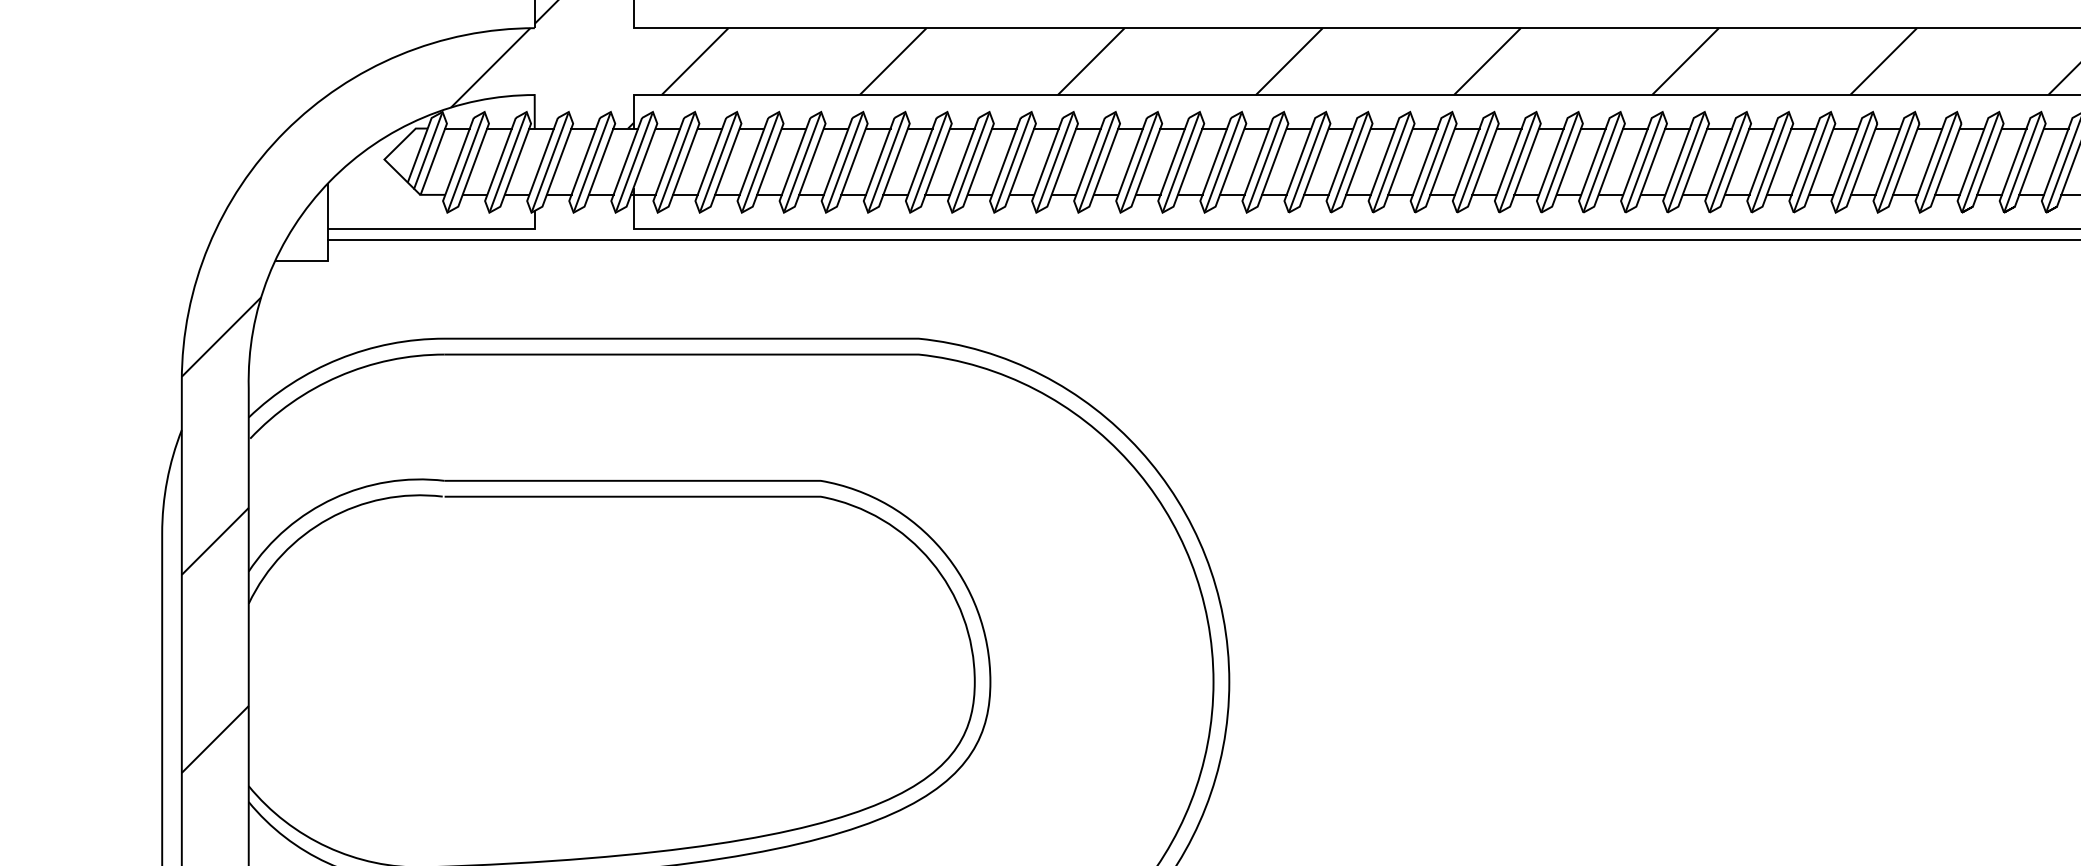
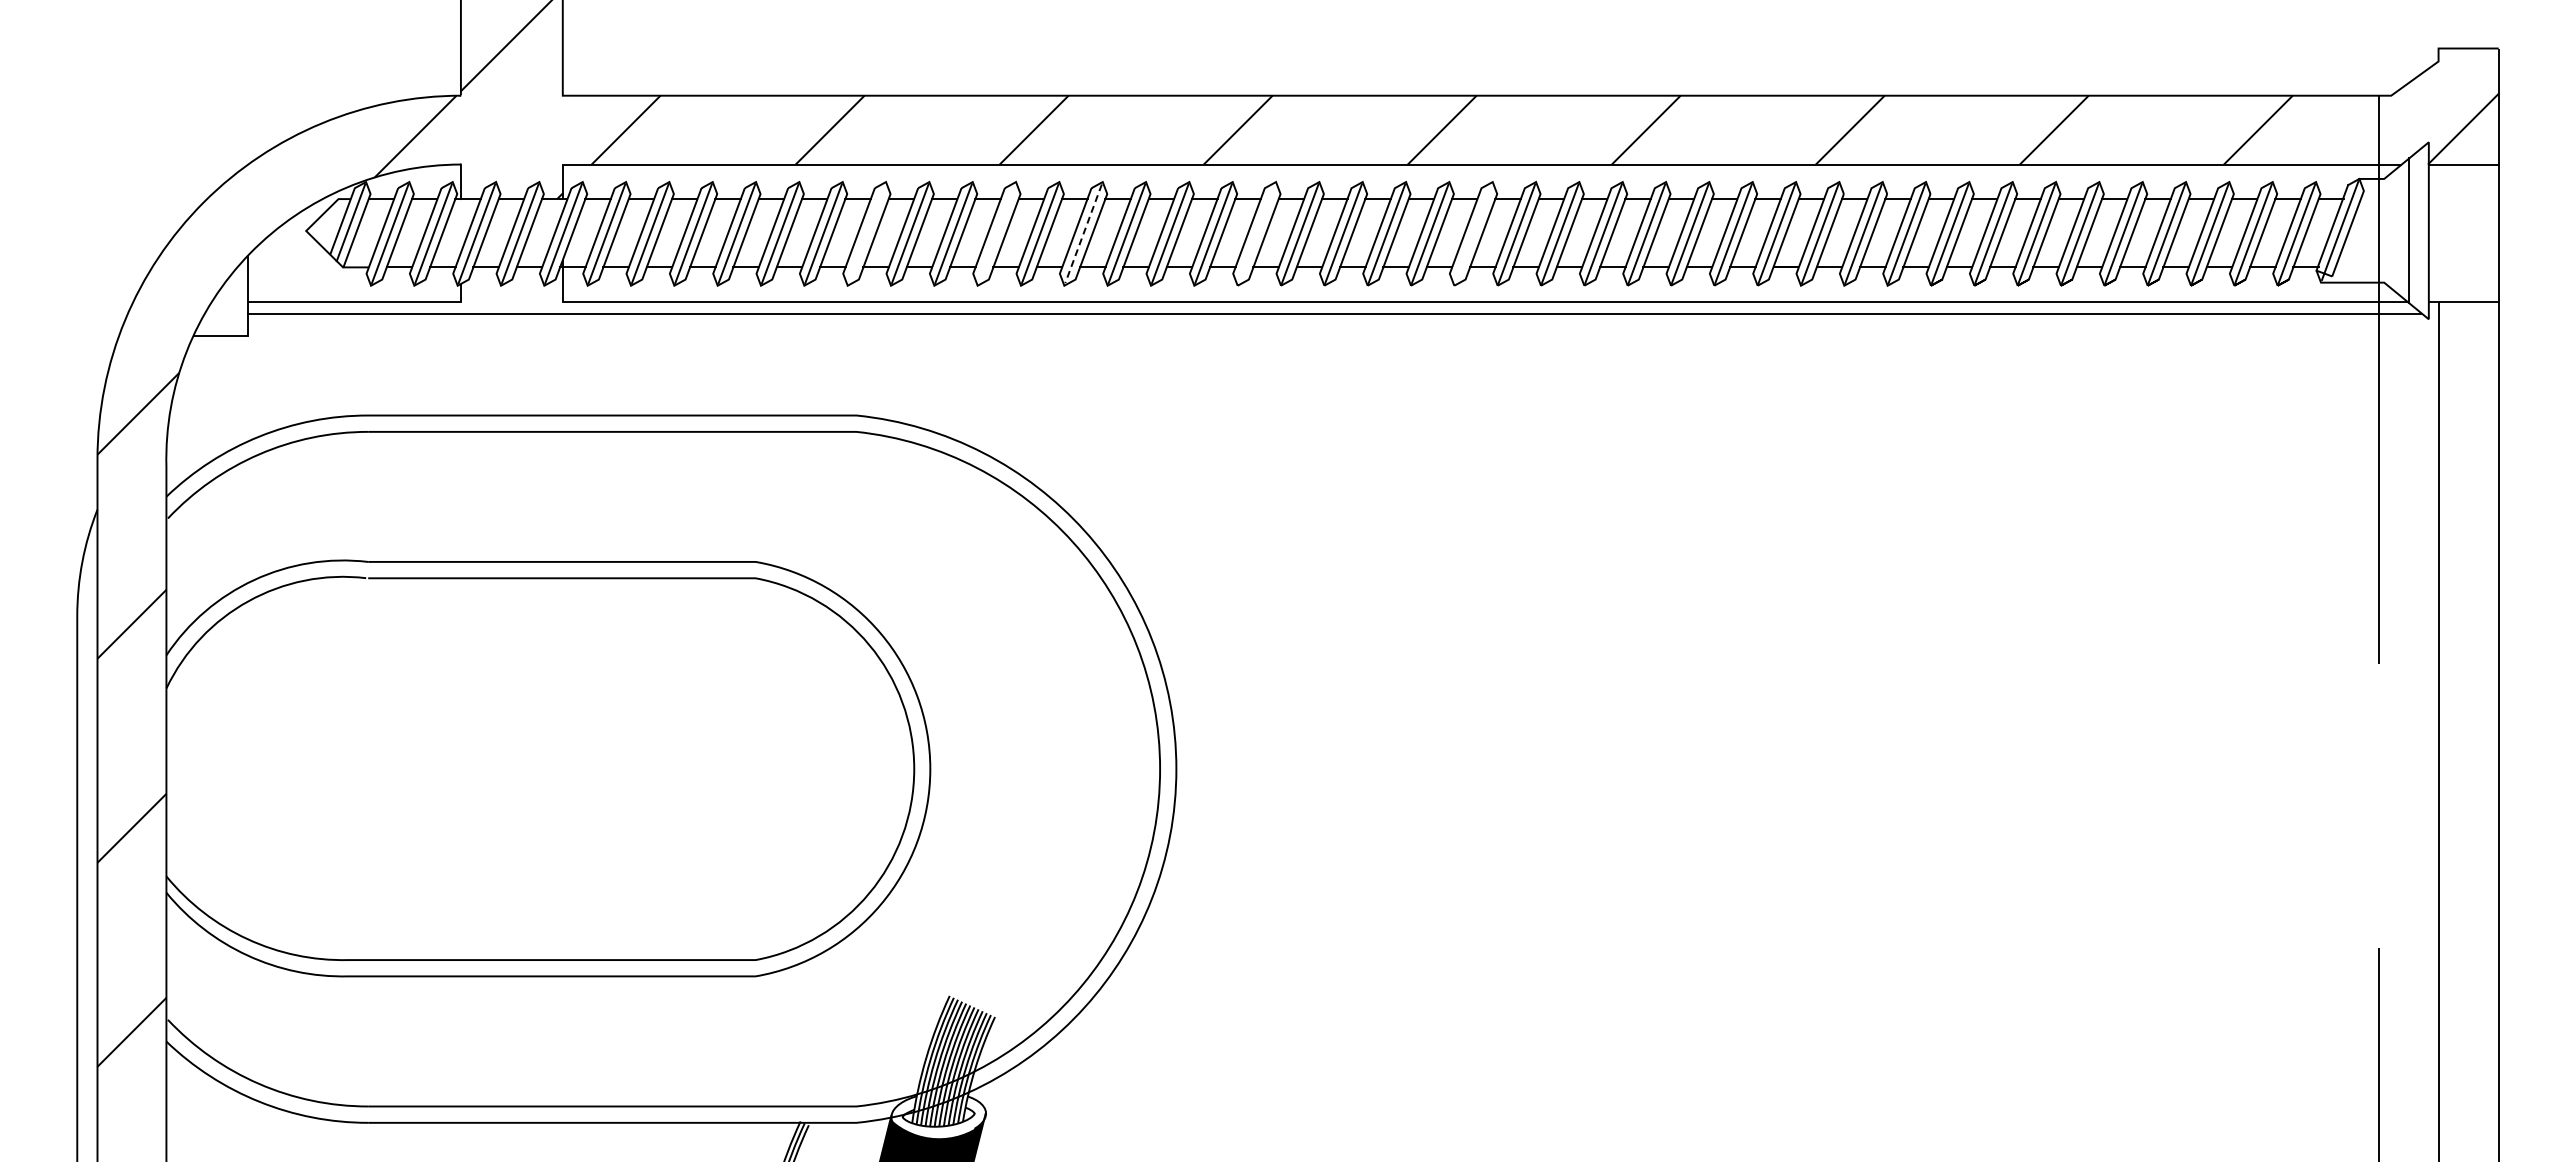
line: (928, 161) -> (866, 233), removed
line: (1054, 161) -> (996, 233), removed
line: (1139, 161) -> (1083, 233), solid -> dashed
line: (1307, 161) -> (1256, 233), removed
line: (1517, 161) -> (1473, 233), removed

